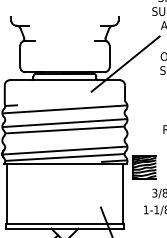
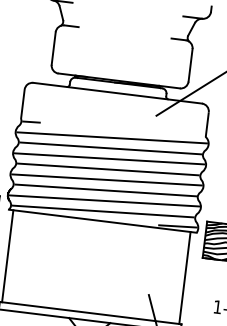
line: (64, 115) -> (110, 147), added
line: (64, 136) -> (106, 179), added
line: (64, 143) -> (105, 190), added

